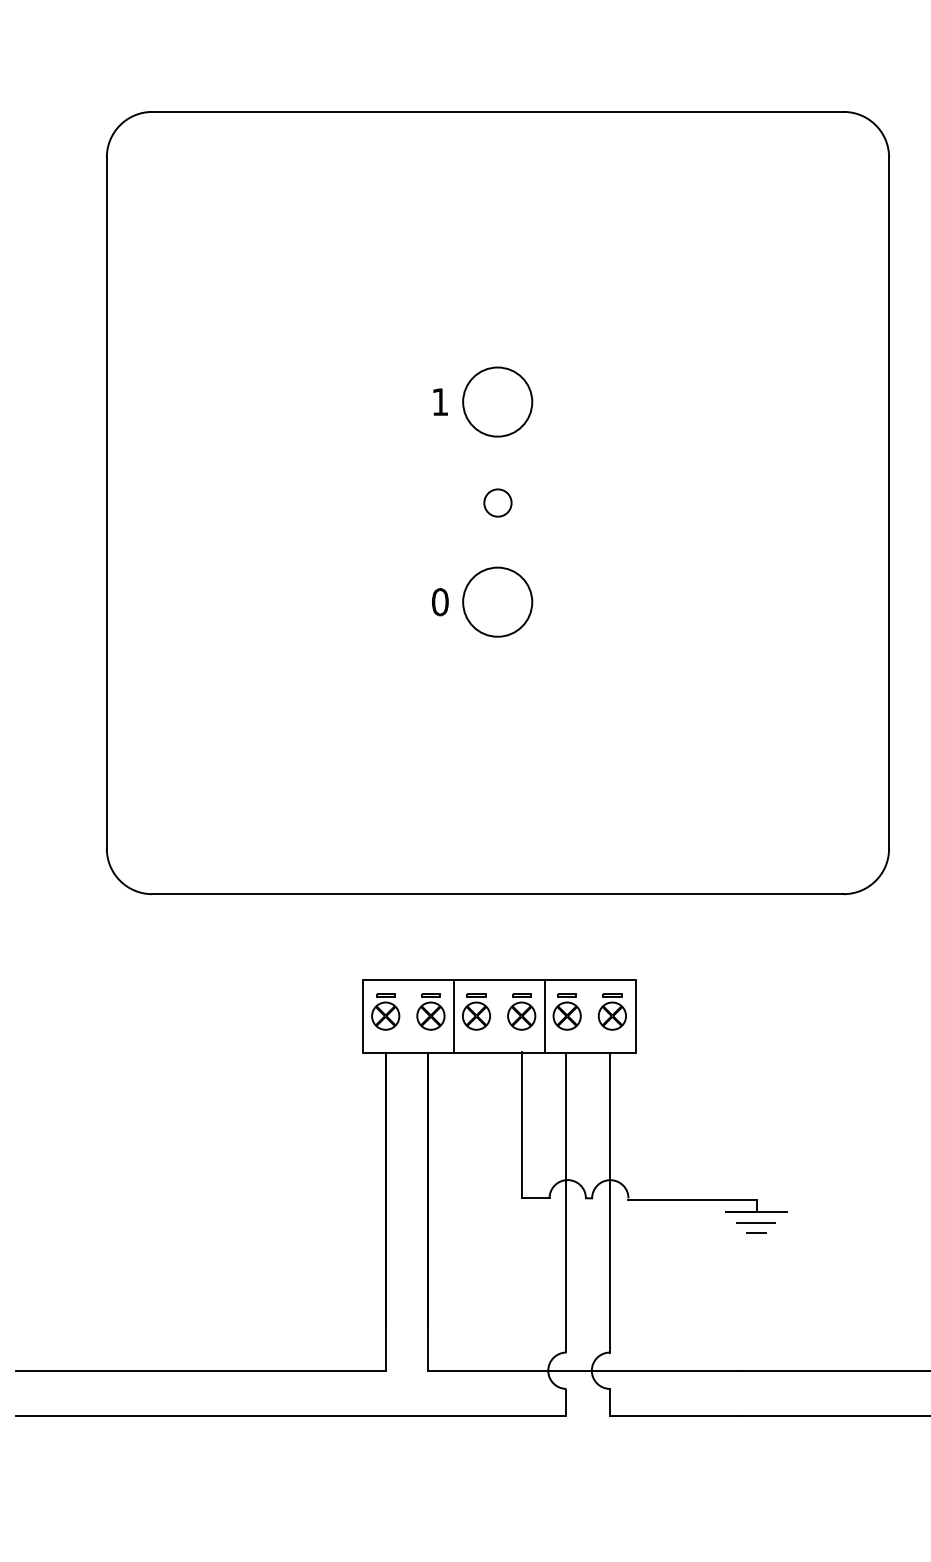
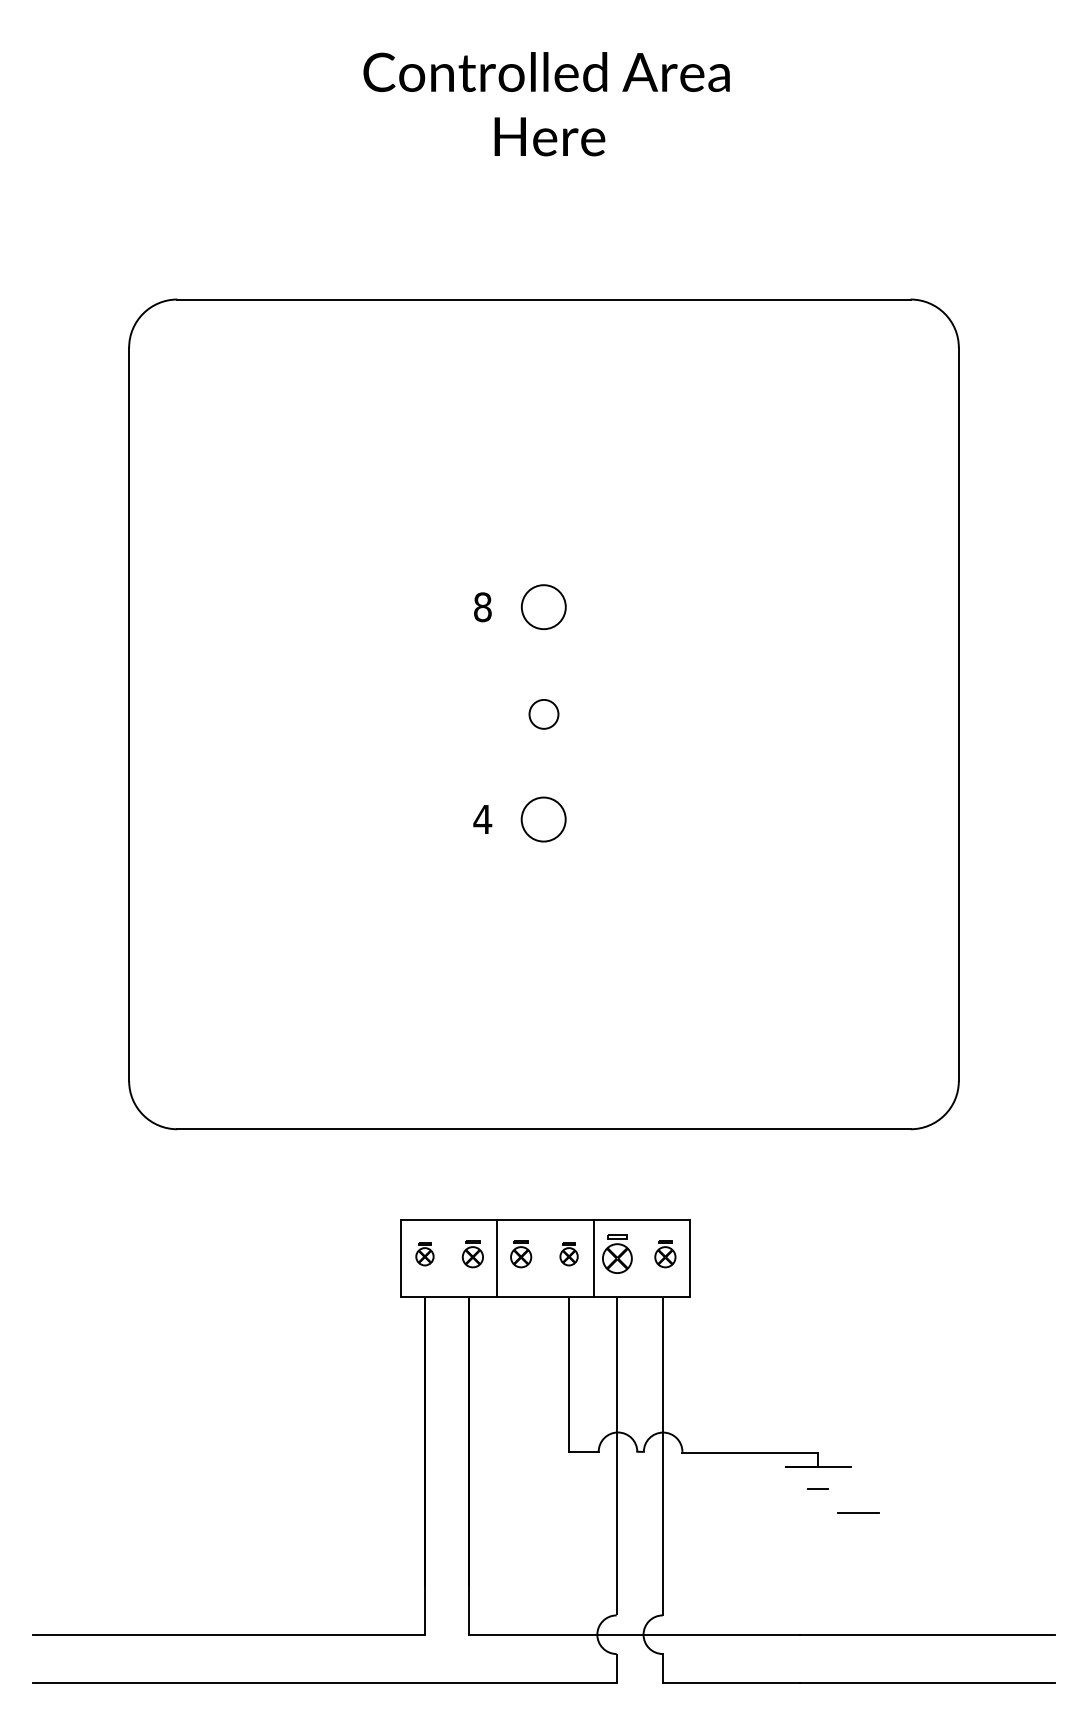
circle: (497, 401) -> (543, 606), size x0.6
text: (439, 402) -> (482, 607), 1 -> 8
text: (439, 602) -> (482, 819), 0 -> 4
circle: (497, 602) -> (543, 819), size x0.6
part: (385, 1011) -> (424, 1253), size x0.6
part: (430, 1011) -> (472, 1253), size x0.7
part: (475, 1011) -> (520, 1253), size x0.7
part: (521, 1011) -> (568, 1253), size x0.6
part: (612, 1011) -> (665, 1253), size x0.7
line: (755, 1222) -> (858, 1512), moved

